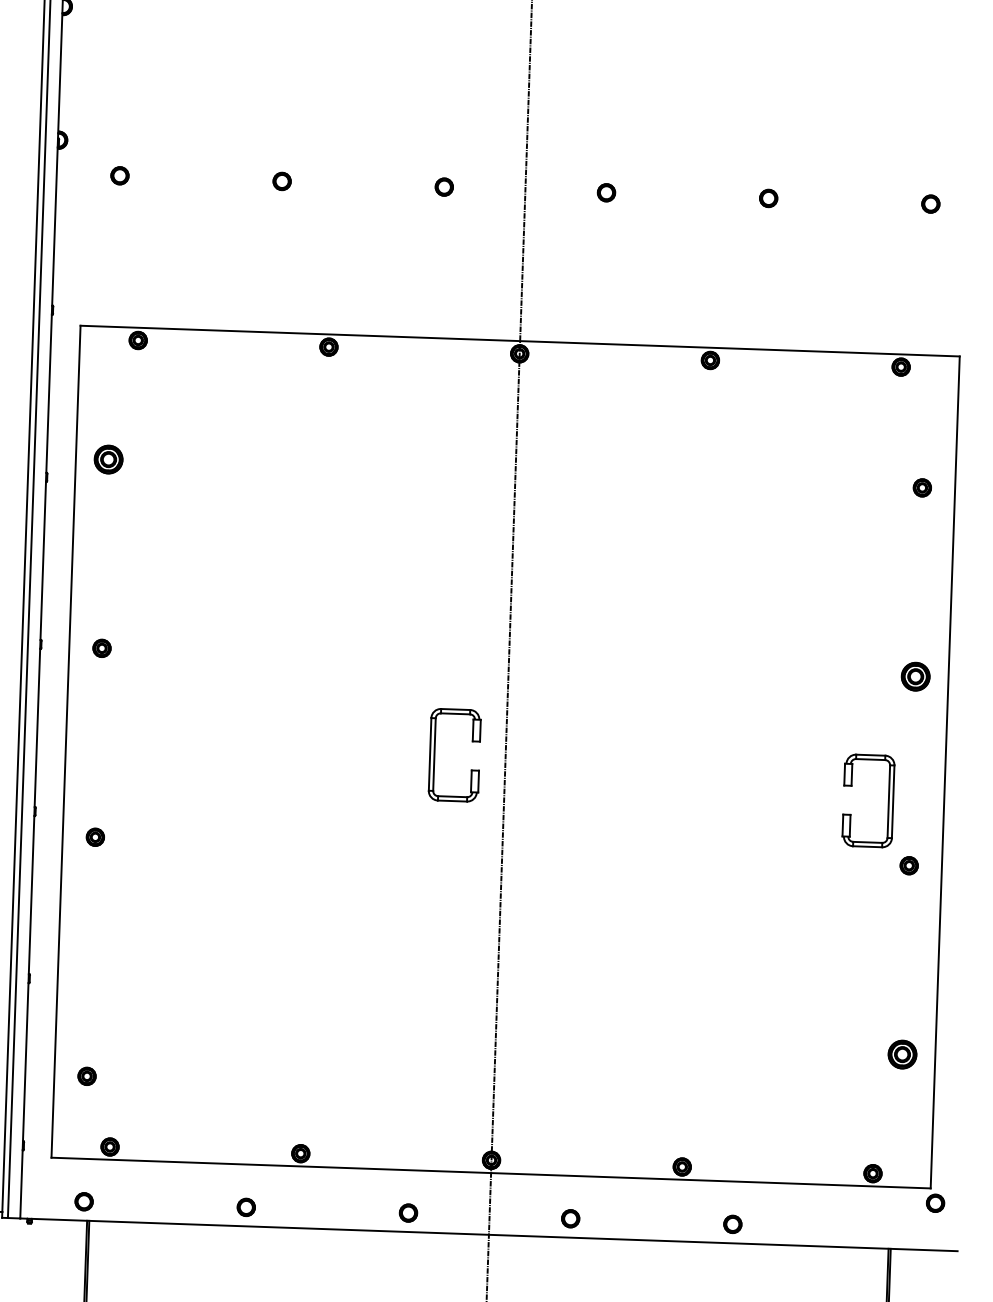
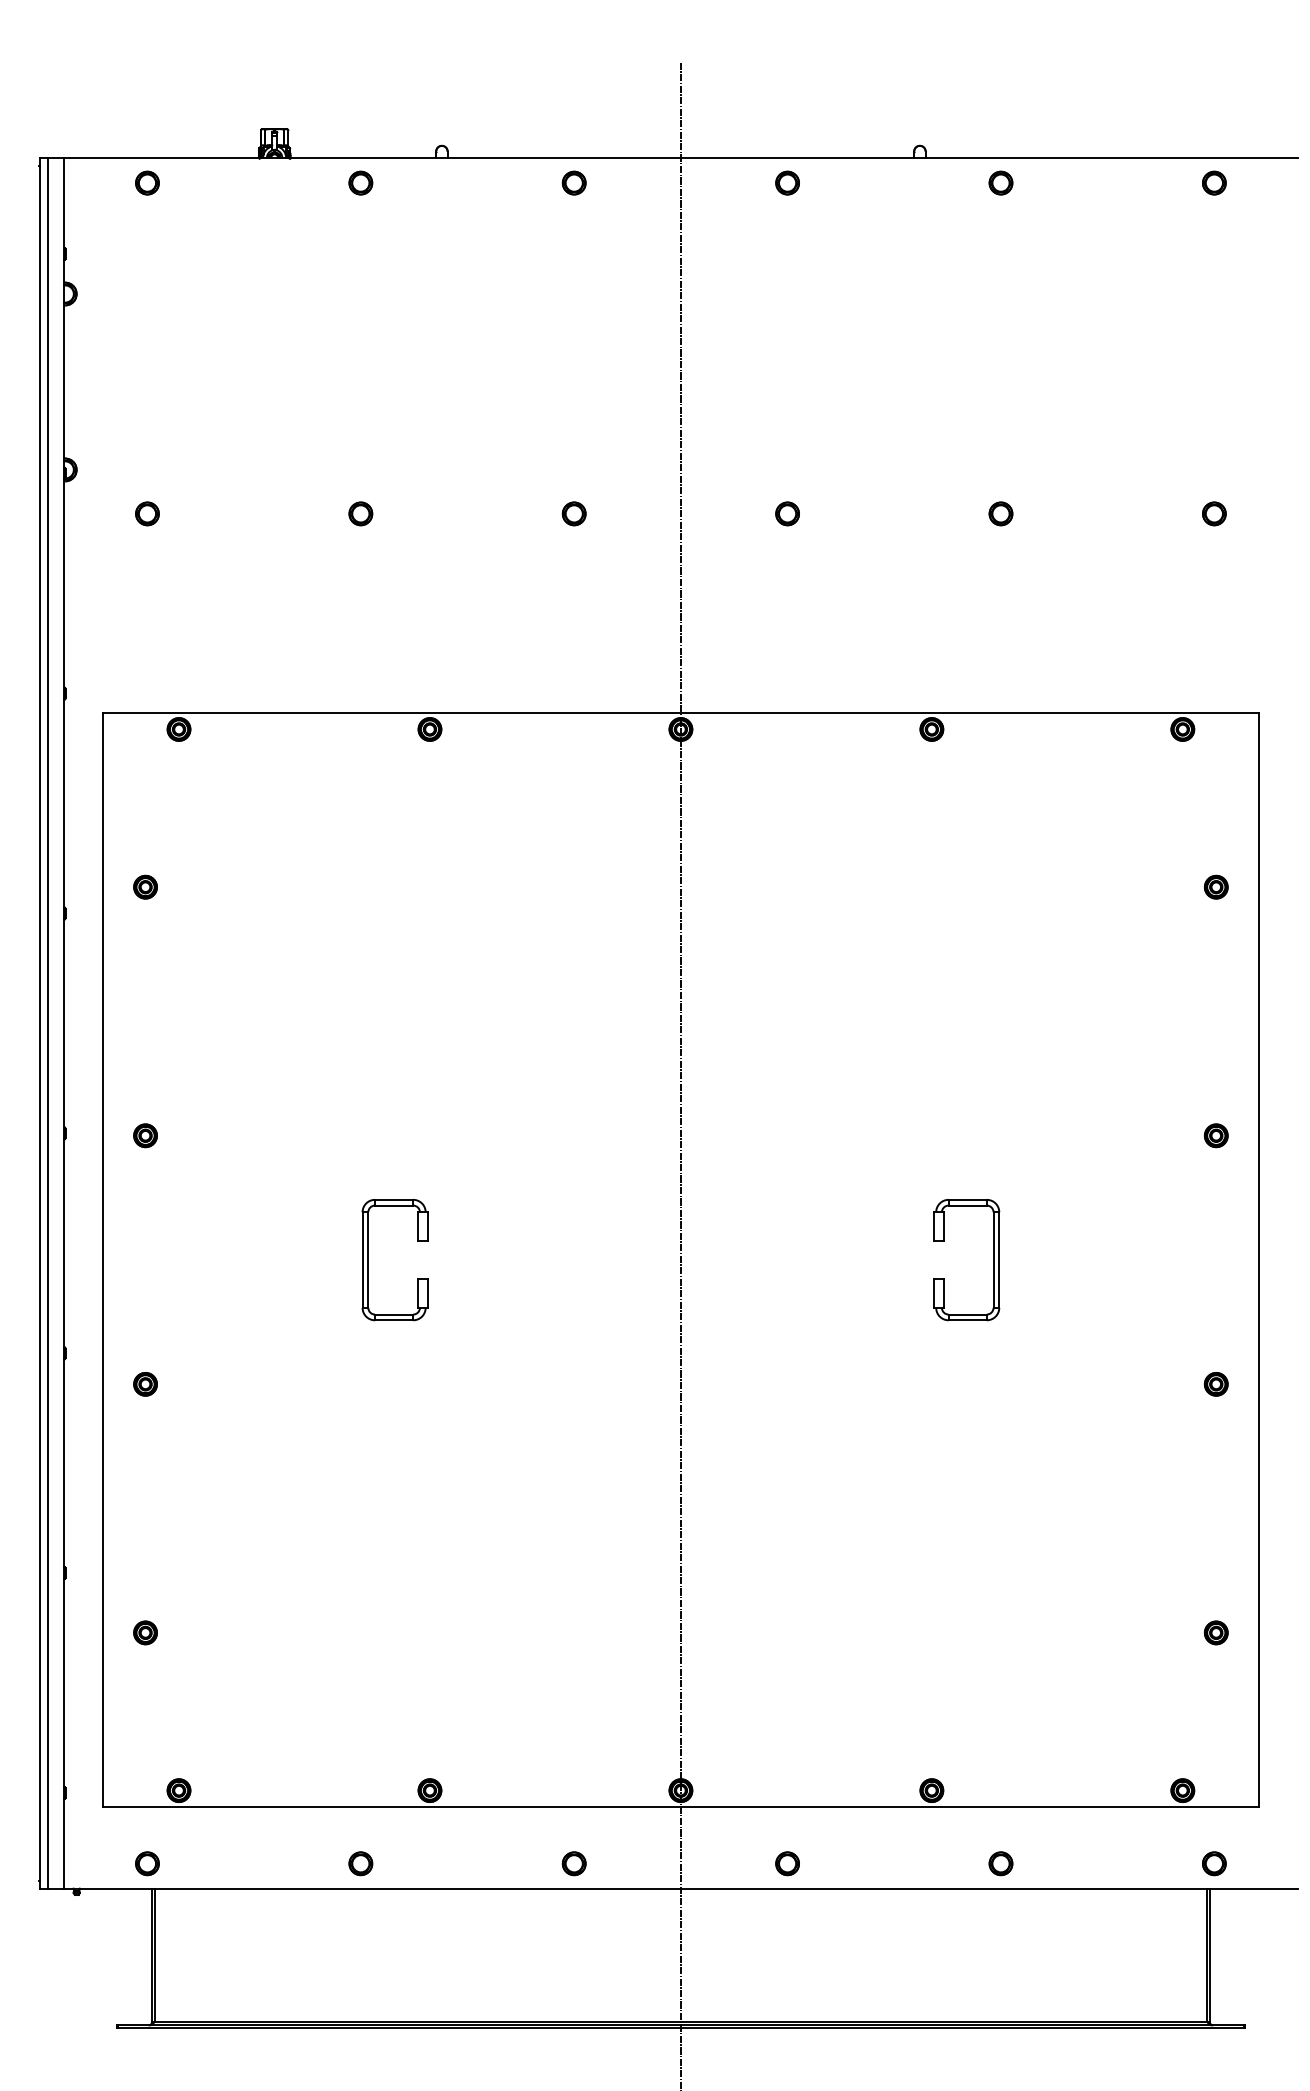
part: (108, 458) -> (145, 886), size x0.62
part: (915, 676) -> (1216, 1135), size x0.62
part: (434, 754) -> (368, 1260), moved
part: (888, 801) -> (993, 1260), moved
part: (902, 1054) -> (1216, 1632), size x0.62
part: (87, 1076) -> (145, 1632), moved
part: (935, 1203) -> (1214, 1863), moved

